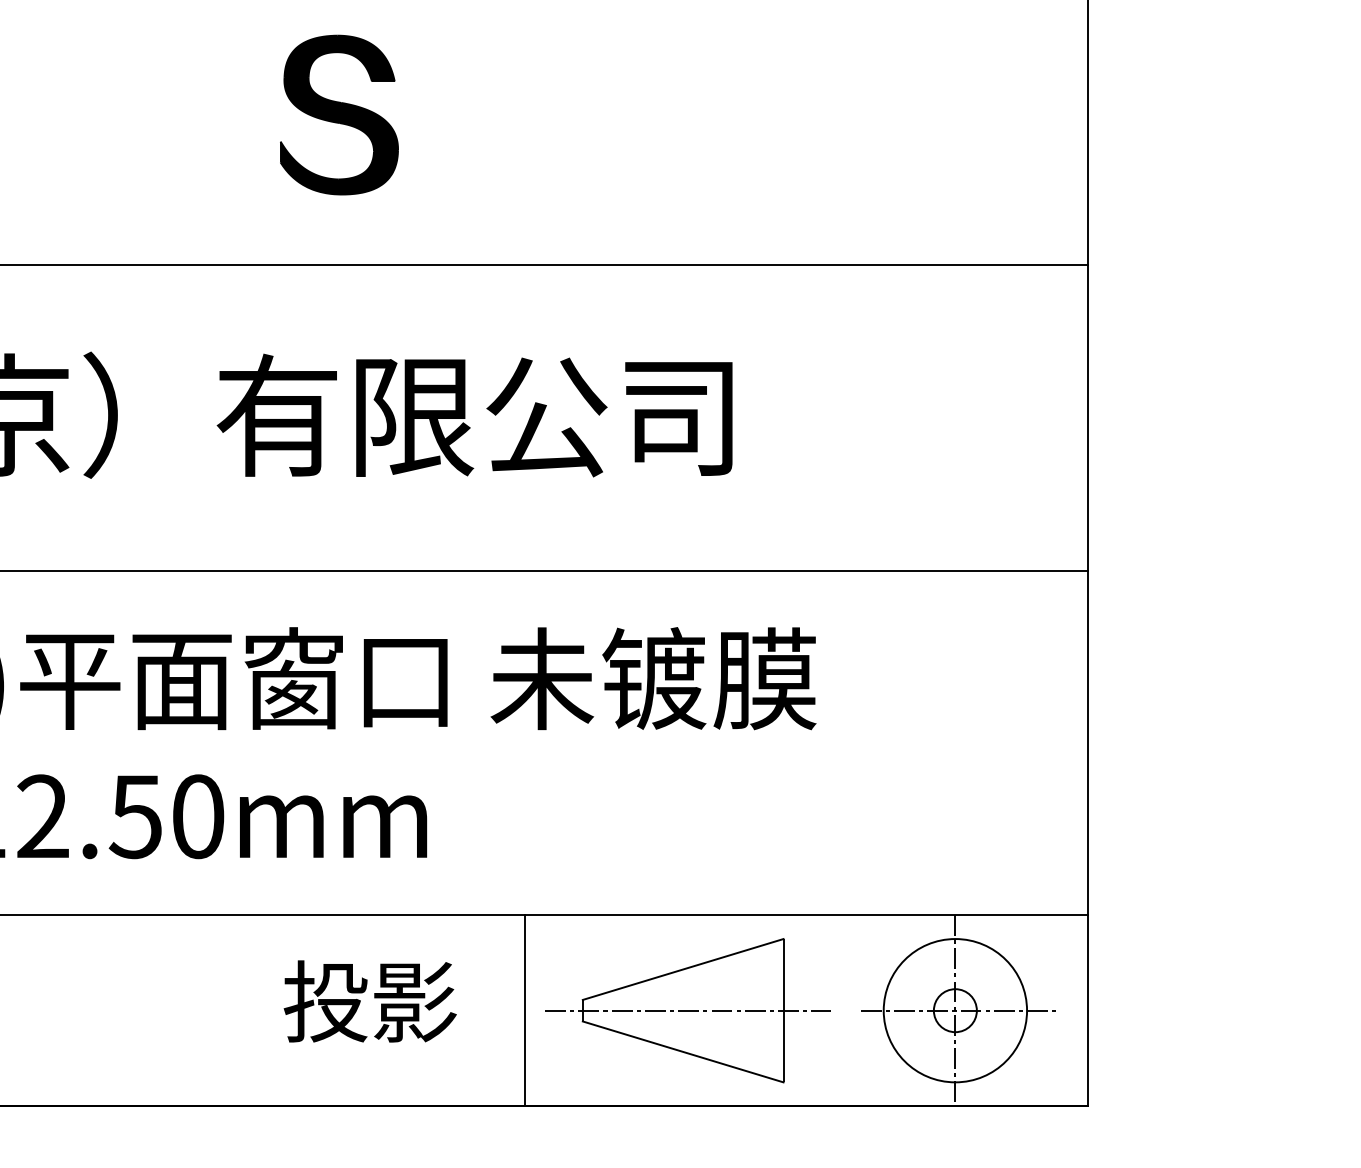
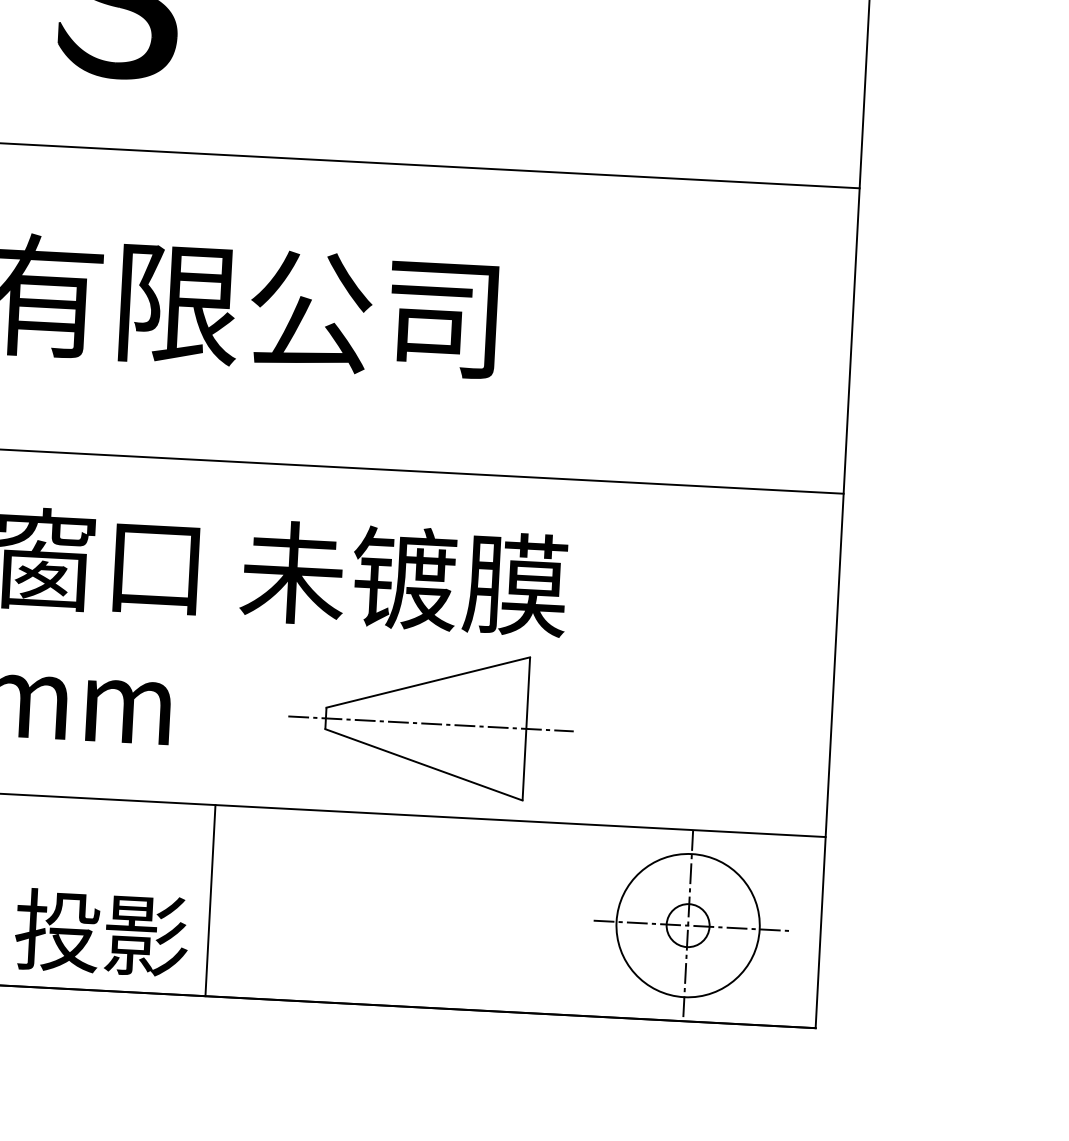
text: (369, 1001) -> (101, 932), moved
line: (525, 1010) -> (210, 900), moved
part: (687, 1010) -> (430, 723), moved

